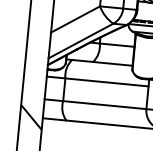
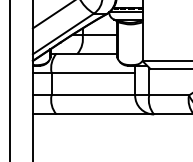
hatch: (31, 117) -> (21, 114), removed

